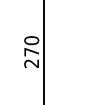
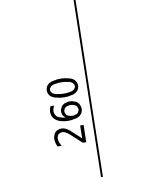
text: (31, 51) -> (65, 110), 270 -> 260

